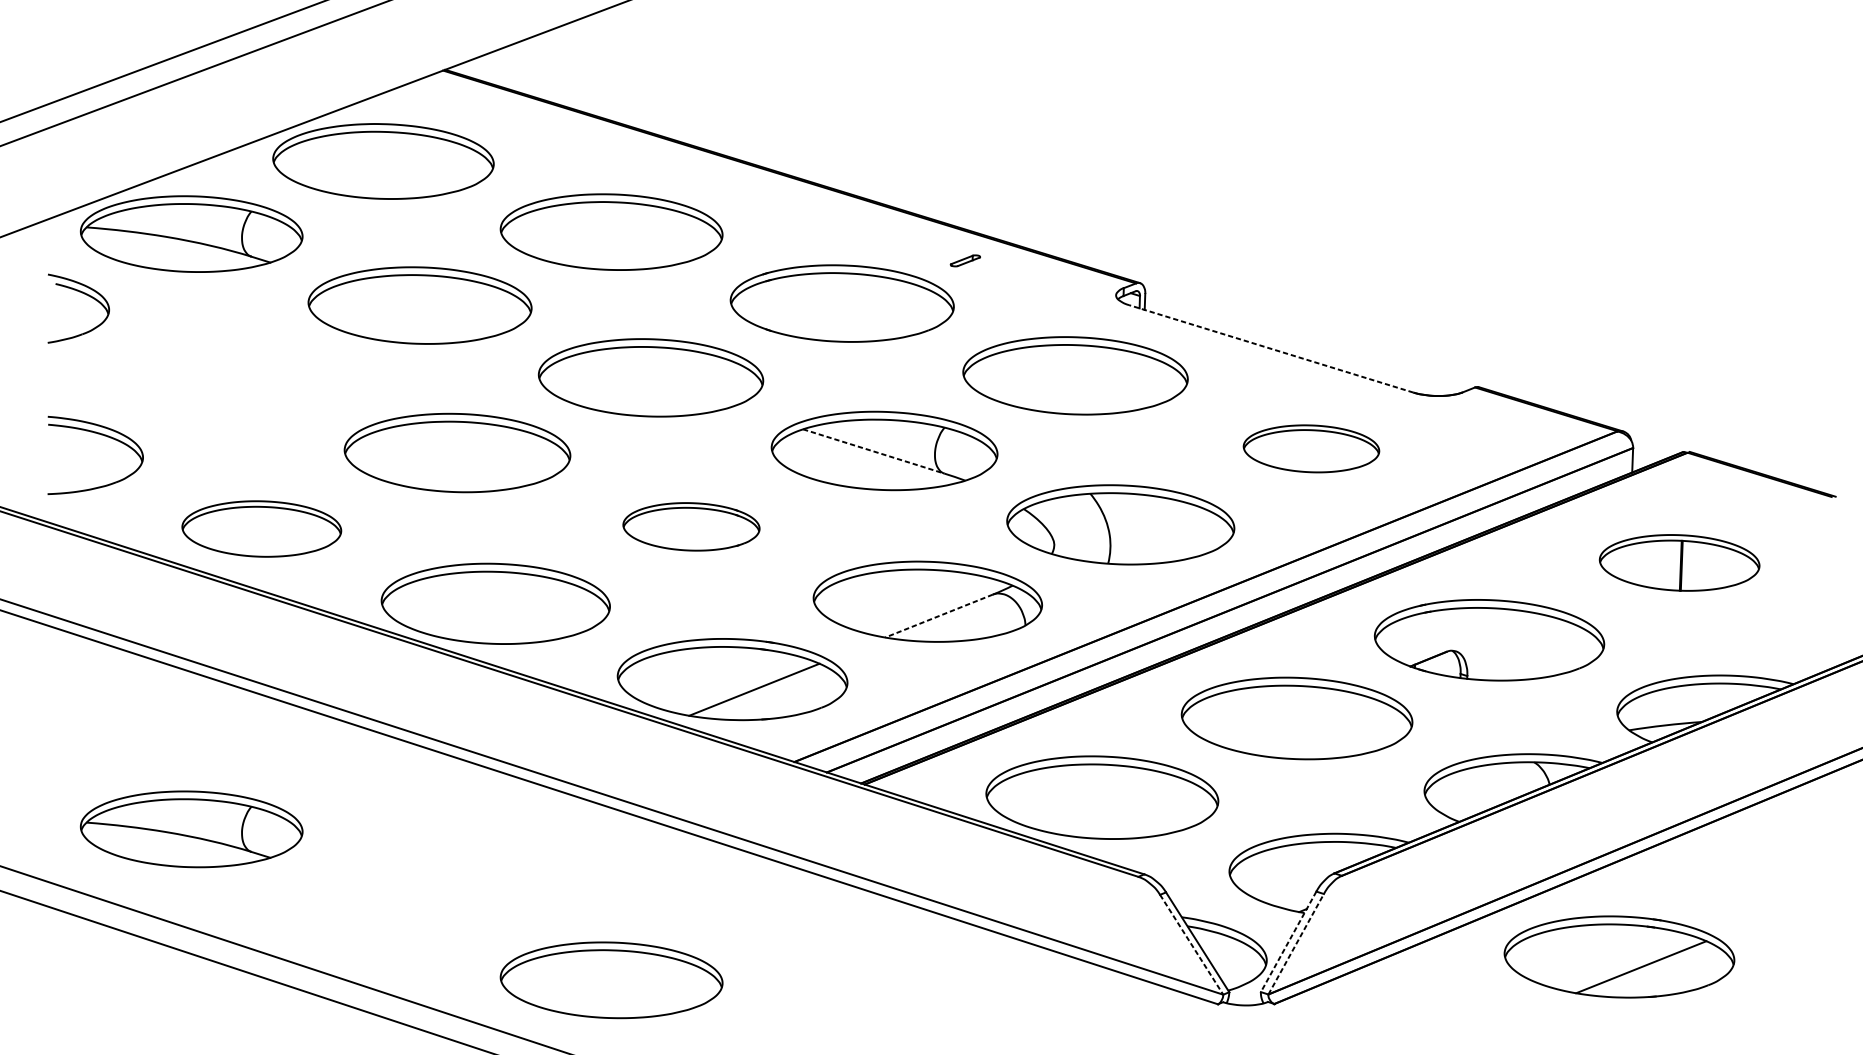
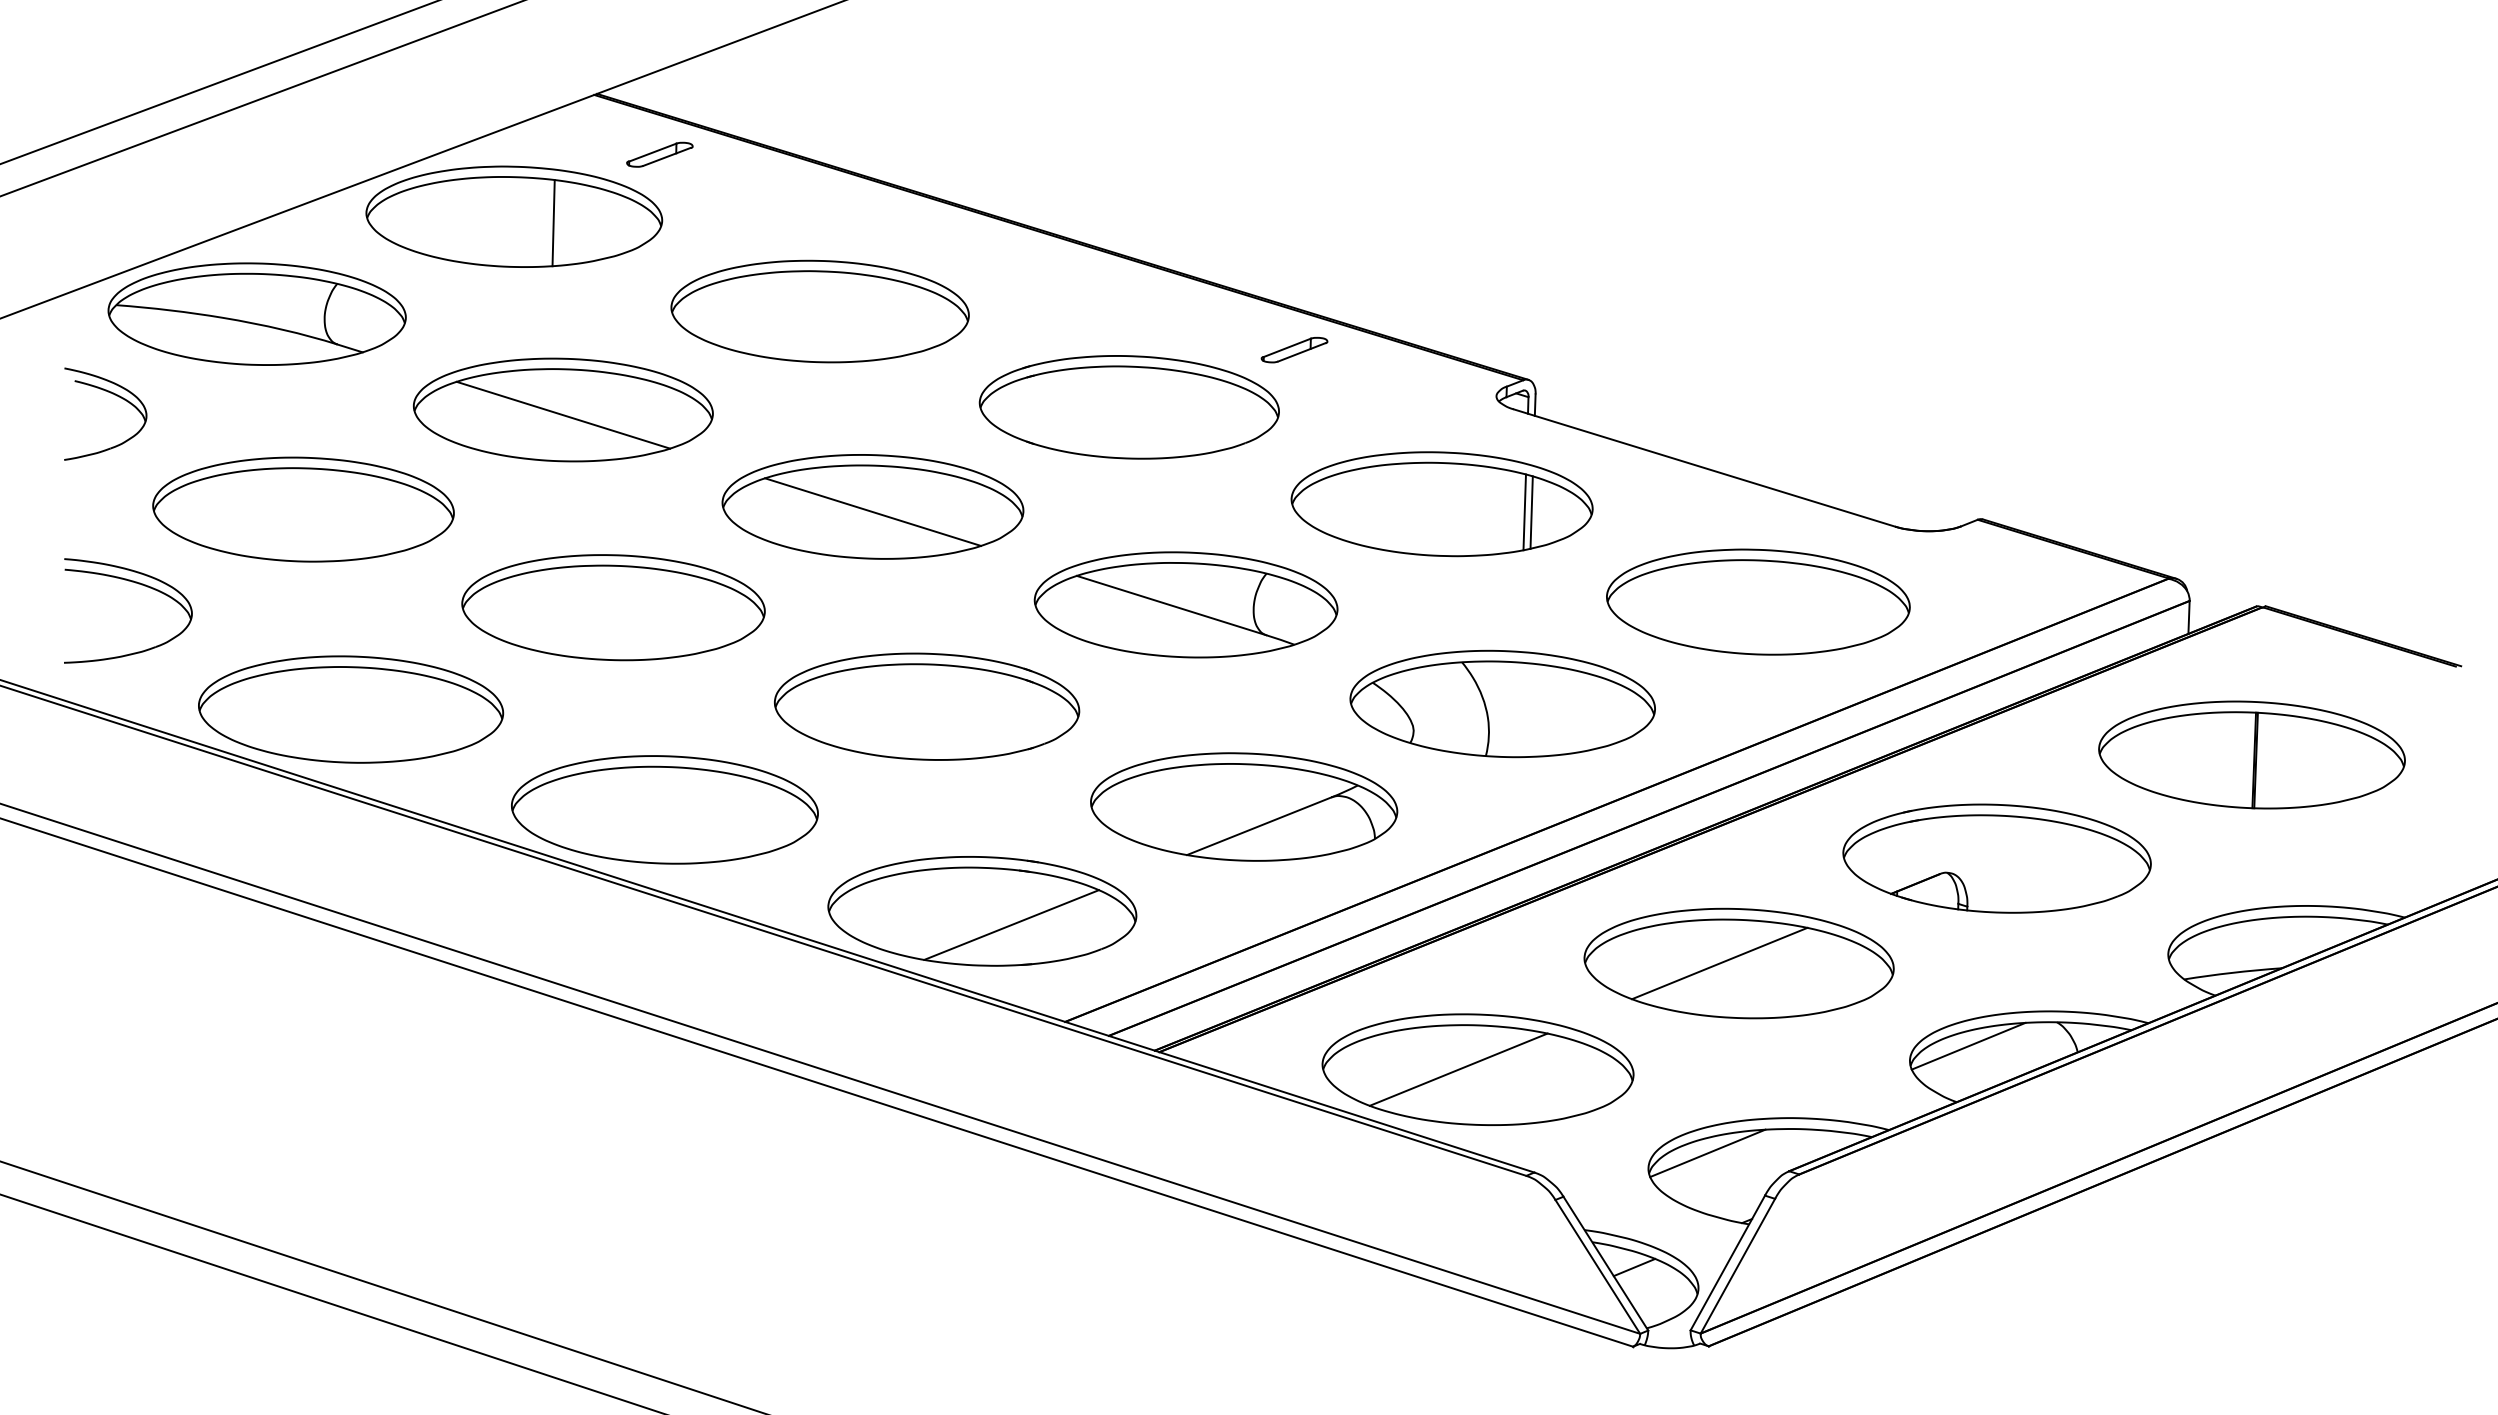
part: (491, 115) -> (659, 154), added
line: (412, 166) -> (553, 223), added
part: (965, 260) -> (1294, 349), size x1.67
line: (420, 308) -> (563, 414), added
line: (1271, 348) -> (1704, 467), dashed -> solid
part: (226, 379) -> (303, 509), added
line: (651, 381) -> (873, 511), added
line: (1136, 382) -> (1524, 512), added
line: (1142, 382) -> (1531, 512), added
part: (1311, 448) -> (1758, 601), size x1.67
line: (874, 451) -> (1172, 605), dashed -> solid
part: (691, 526) -> (927, 706), size x1.67
part: (262, 528) -> (351, 709), size x1.43
part: (1679, 562) -> (2251, 754), size x1.43
line: (939, 616) -> (1259, 826), dashed -> solid
line: (1282, 718) -> (1719, 963), added
line: (1468, 779) -> (1968, 1045), added
line: (1087, 797) -> (1458, 1069), added
part: (191, 828) -> (256, 1111), removed
line: (1273, 860) -> (1707, 1153), added
line: (1288, 942) -> (1727, 1263), dashed -> solid
line: (1295, 944) -> (1737, 1266), dashed -> solid
line: (1192, 945) -> (1598, 1267), dashed -> solid
line: (1219, 945) -> (1634, 1267), added
part: (1619, 957) -> (2171, 1283), removed
part: (611, 980) -> (819, 1314), removed

